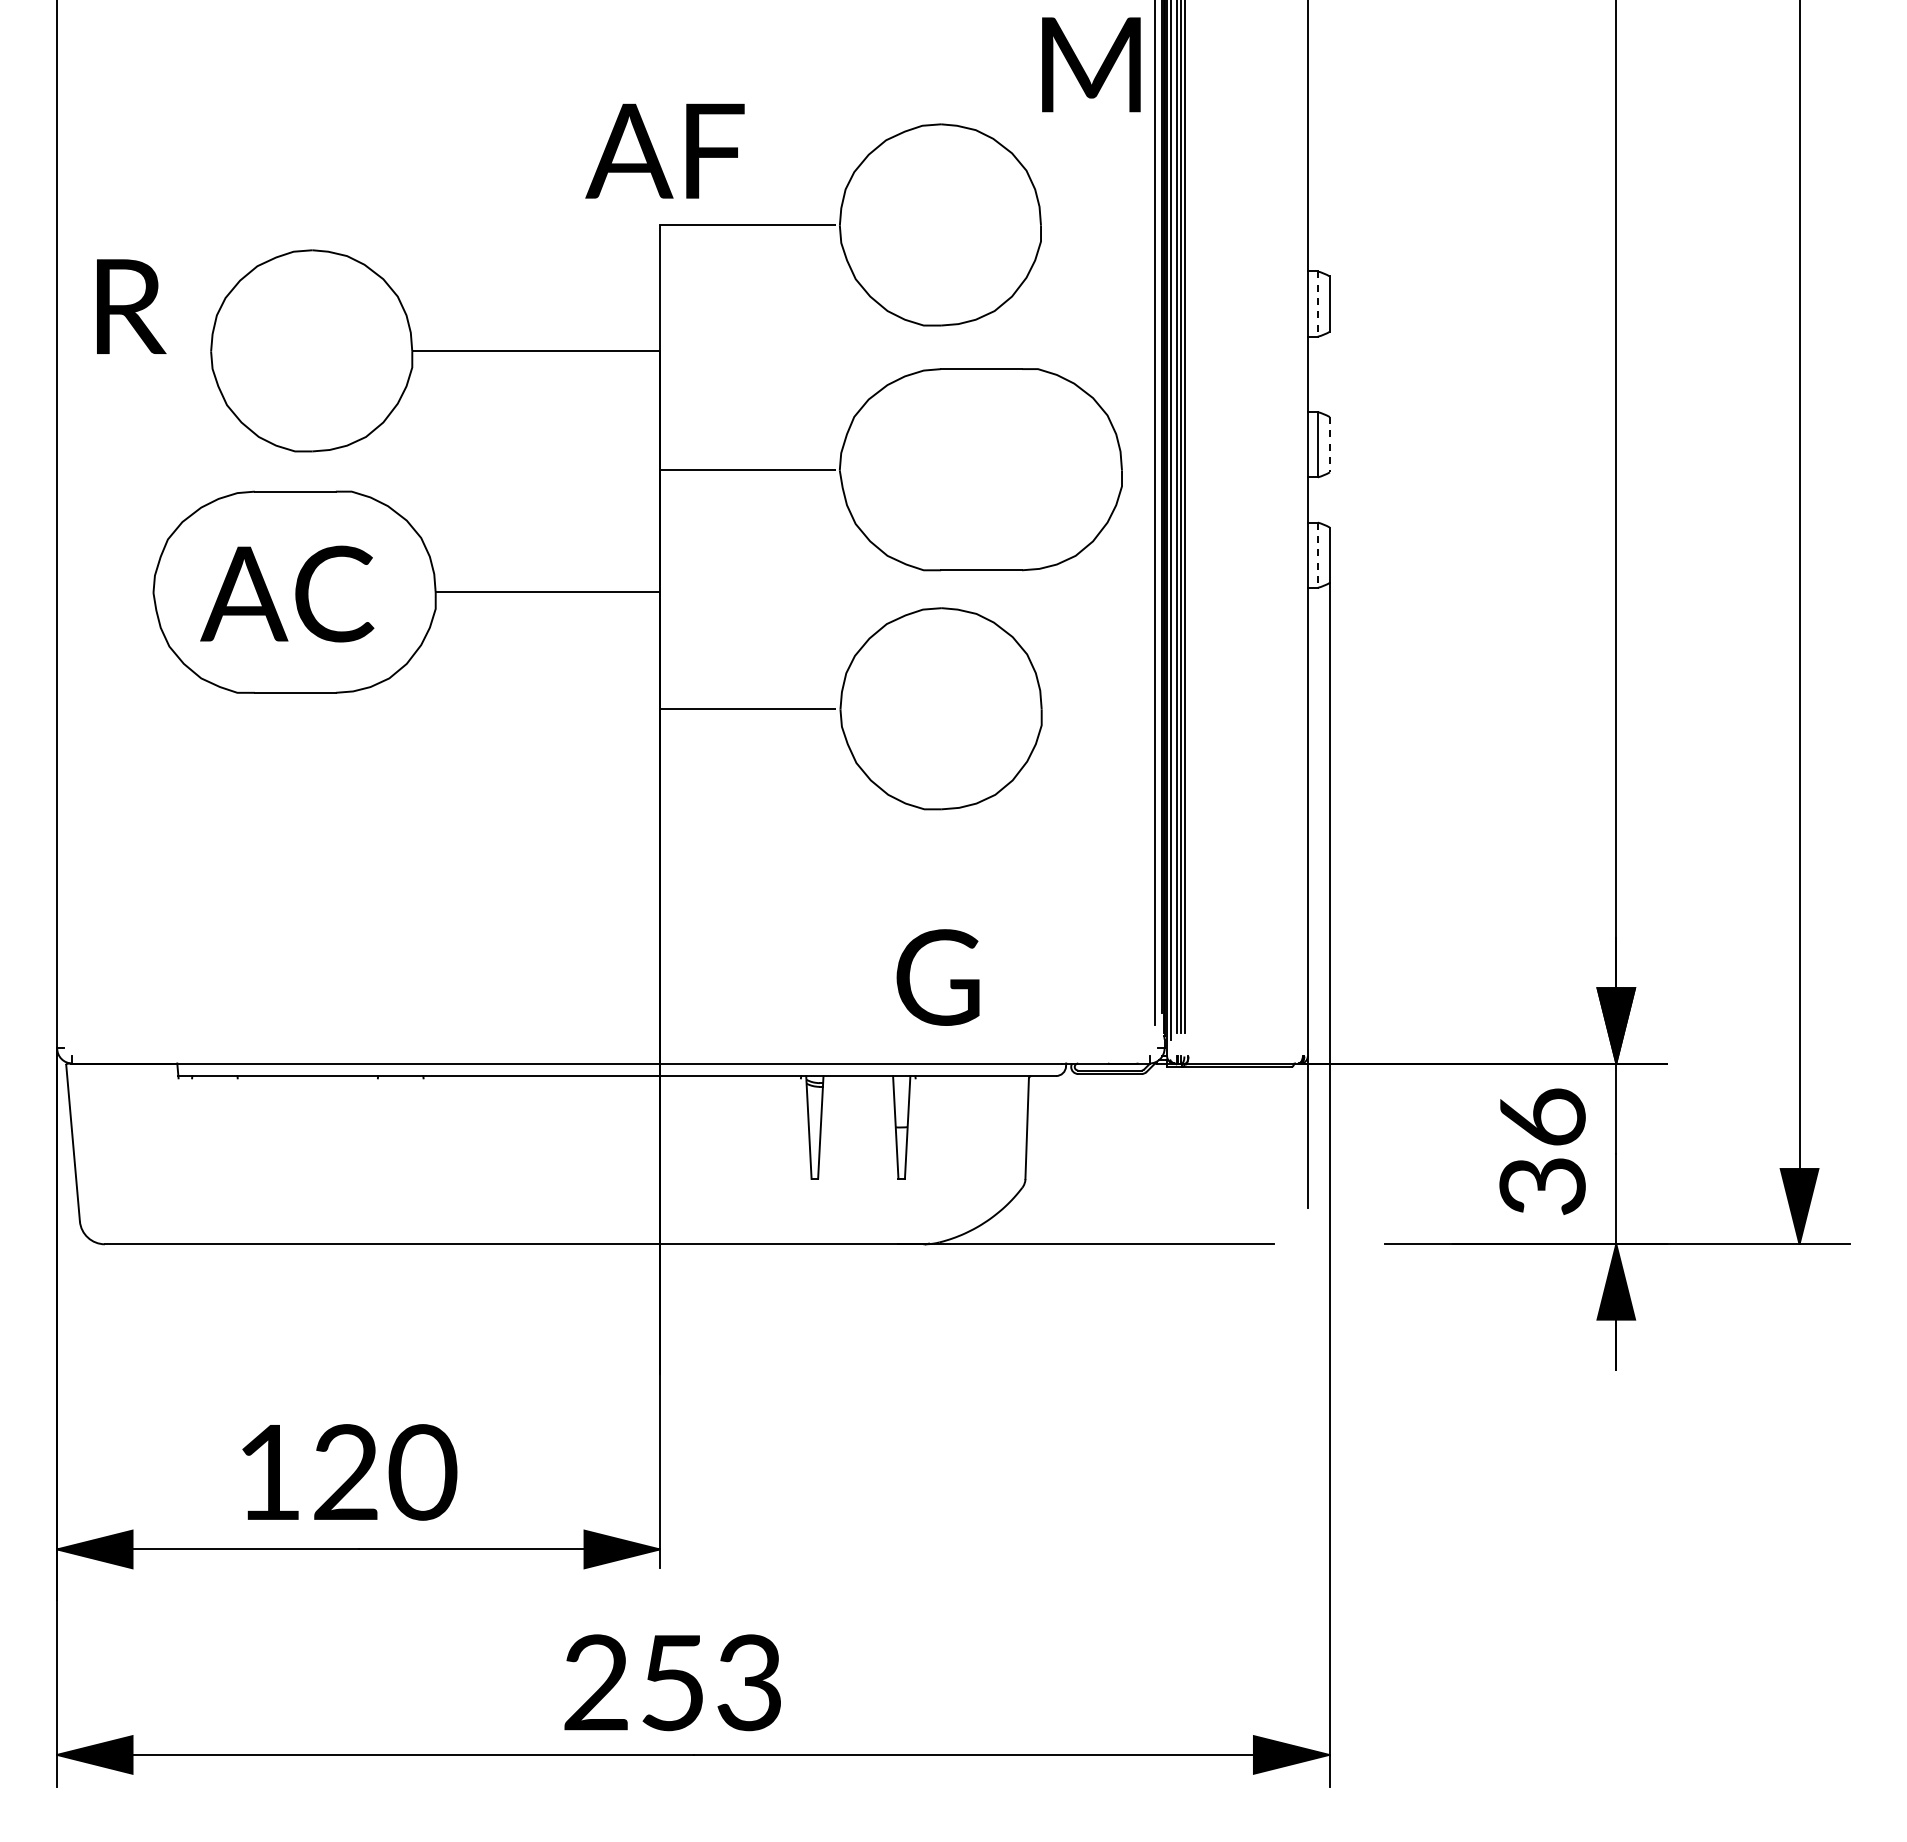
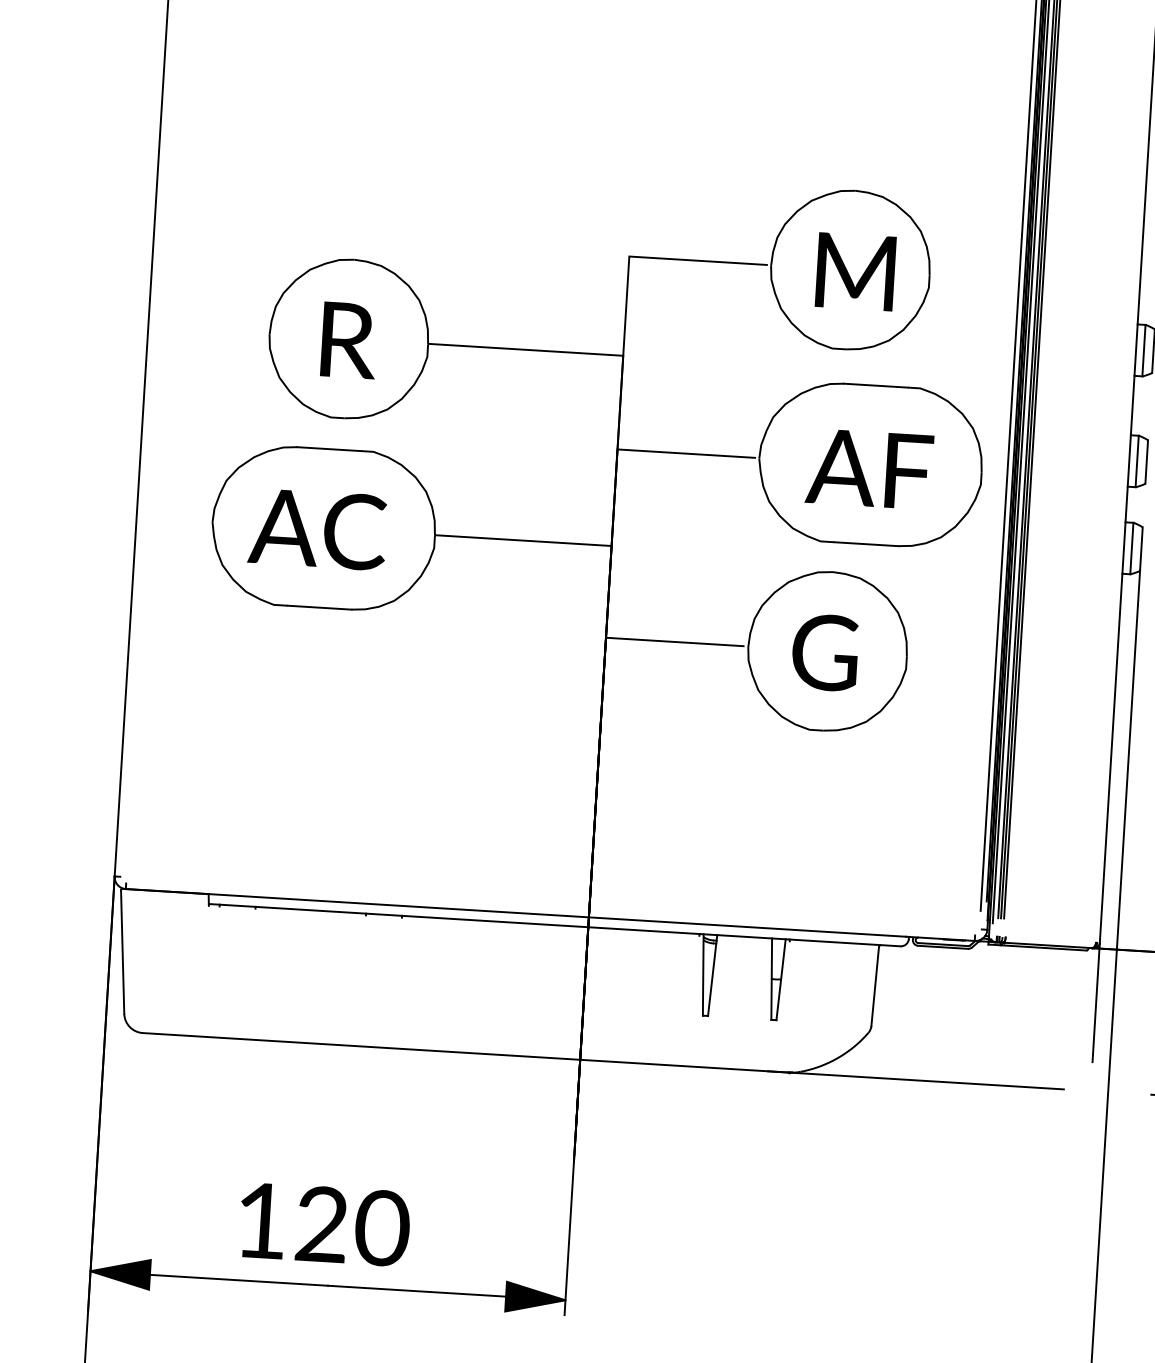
text: (1091, 64) -> (855, 271), moved
text: (664, 150) -> (869, 468), moved
line: (1317, 304) -> (1143, 350), dashed -> solid
text: (131, 306) -> (349, 340), moved
line: (1329, 444) -> (1146, 461), dashed -> solid
line: (1317, 555) -> (1131, 548), dashed -> solid
text: (937, 977) -> (824, 652), moved

